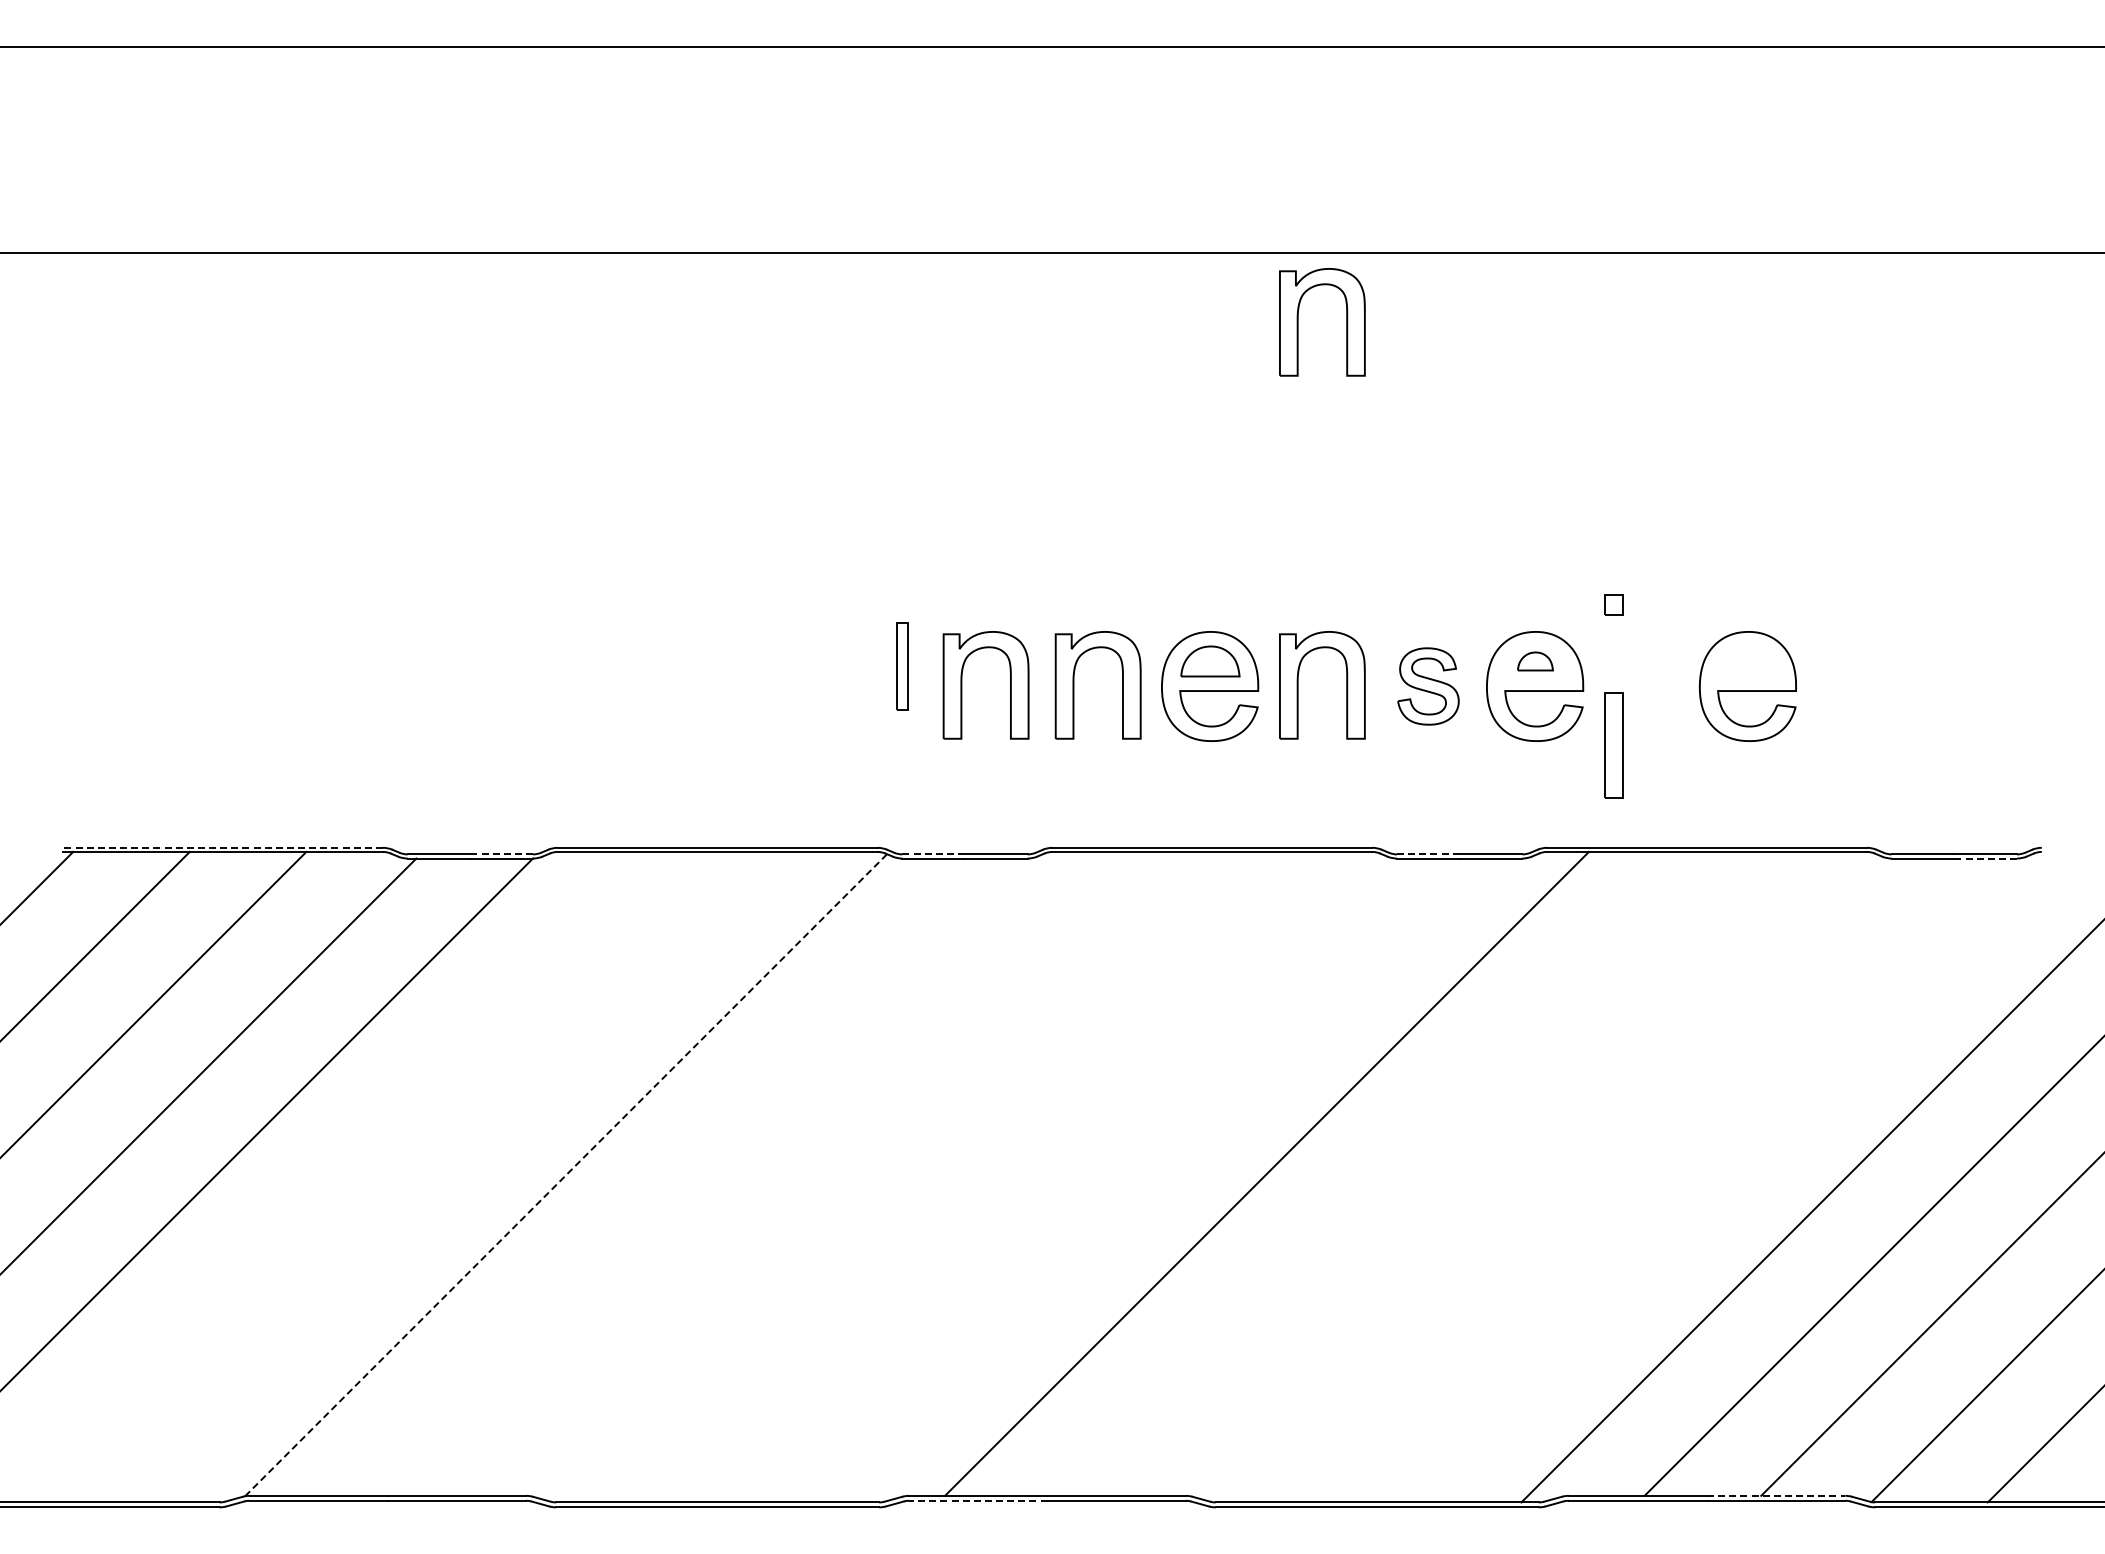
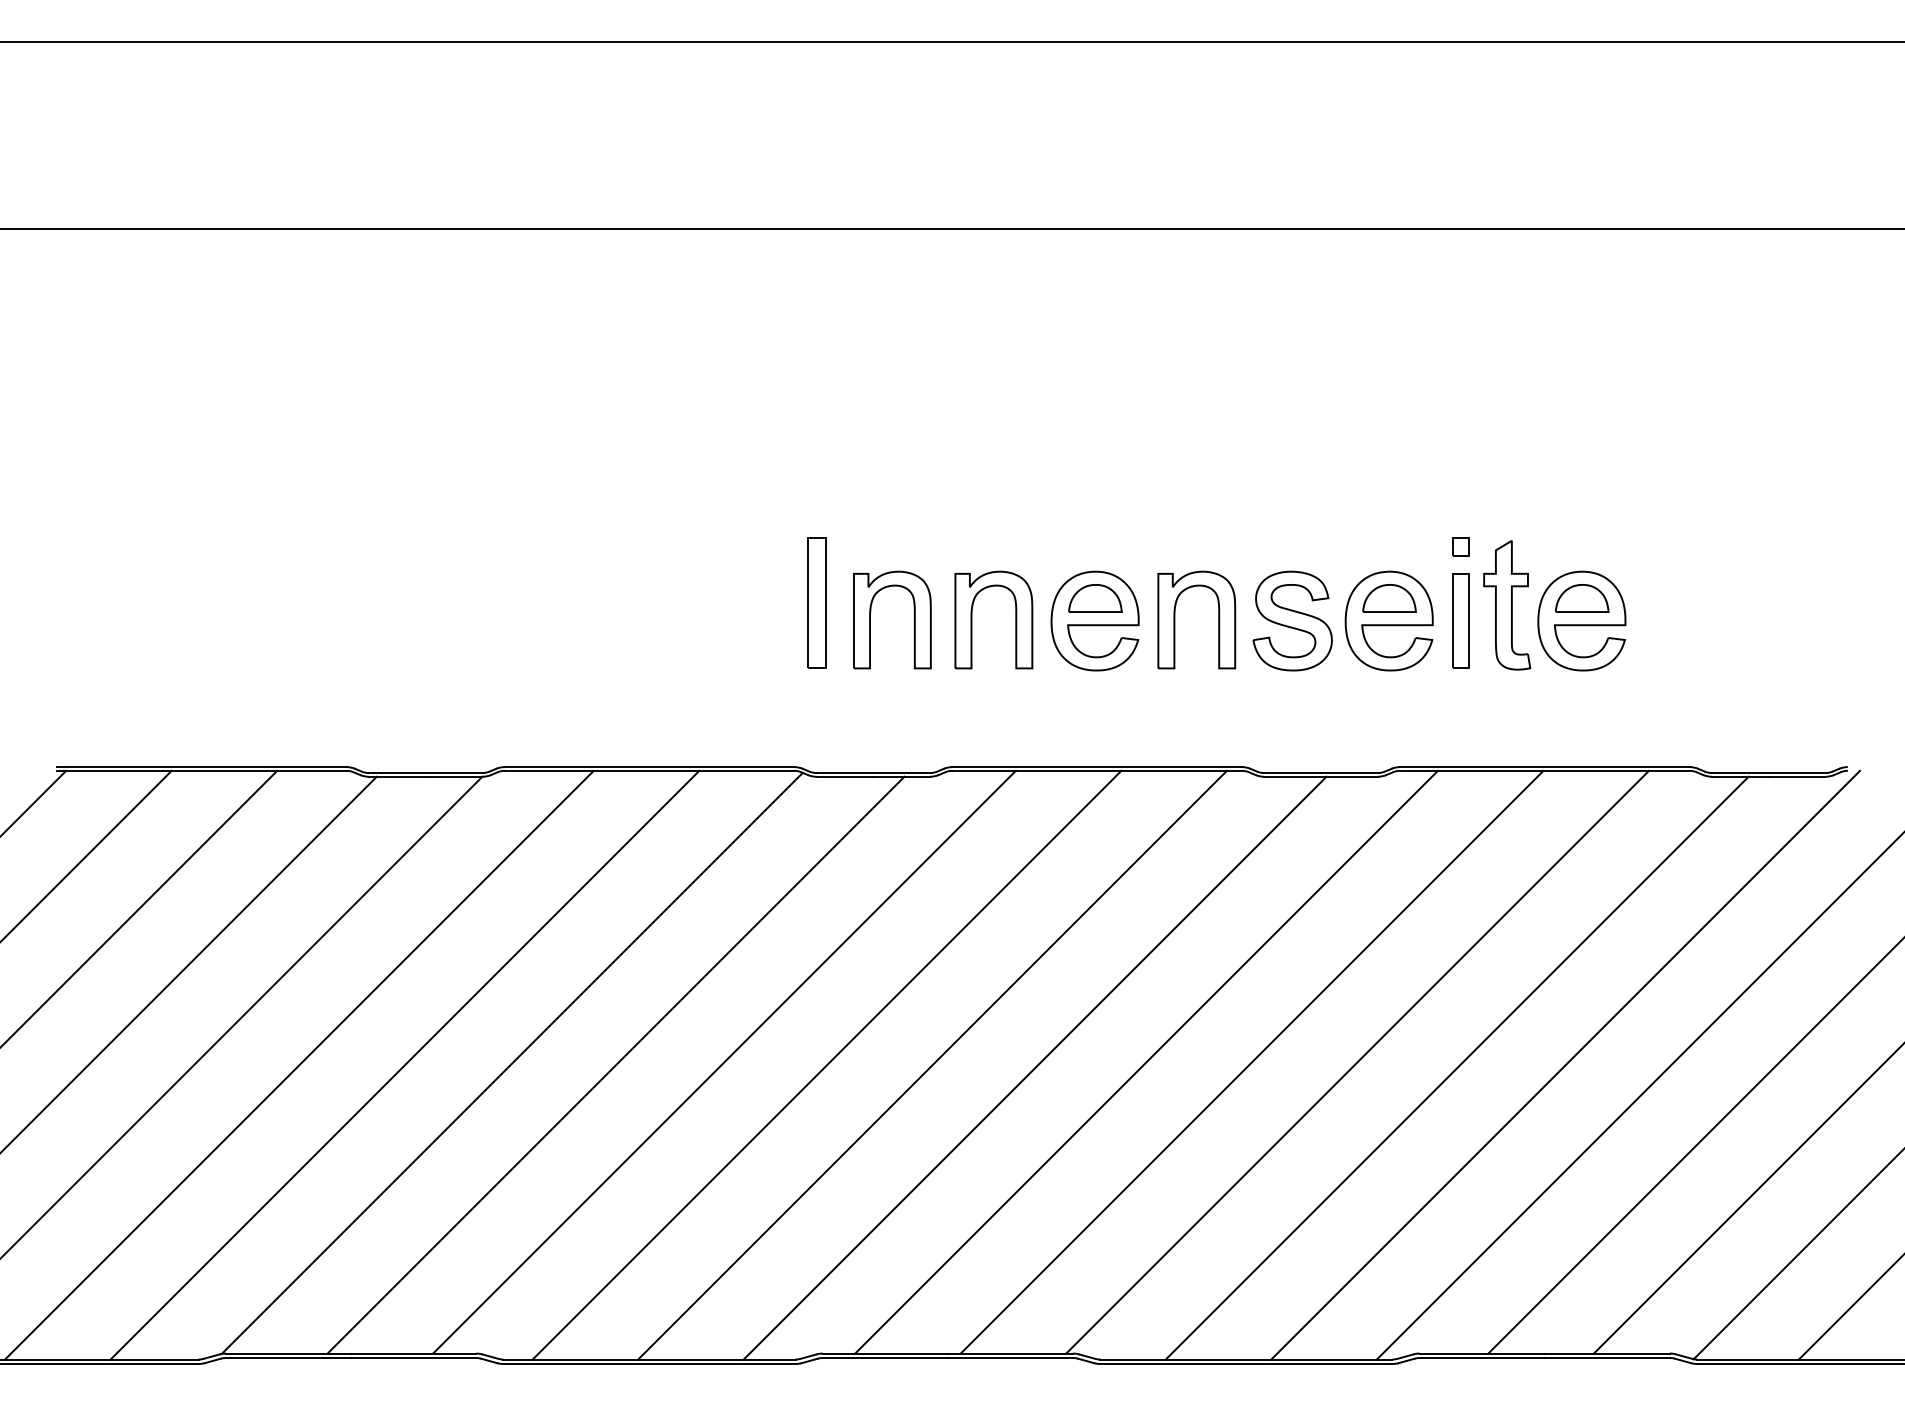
part: (1298, 322) -> (1175, 291), removed
part: (1535, 661) -> (1389, 598), size x1.67
part: (1748, 661) -> (1582, 598), added
part: (902, 666) -> (816, 602), size x1.67
part: (1665, 669) -> (1507, 605), added
part: (1428, 686) -> (1292, 621), size x1.43
part: (1613, 745) -> (1460, 621), moved
line: (223, 847) -> (202, 766), dashed -> solid
line: (501, 854) -> (453, 773), dashed -> solid
line: (933, 854) -> (844, 773), dashed -> solid
line: (1427, 854) -> (1291, 773), dashed -> solid
line: (1986, 858) -> (1797, 776), dashed -> solid
line: (800, 1173) -> (724, 1061), added
line: (1383, 1173) -> (1252, 1061), added
line: (1500, 1173) -> (1357, 1061), added
line: (566, 1174) -> (512, 1062), dashed -> solid
line: (330, 1176) -> (299, 1064), added
line: (447, 1176) -> (404, 1064), added
line: (680, 1176) -> (615, 1064), added
line: (913, 1176) -> (826, 1064), added
line: (1030, 1176) -> (932, 1064), added
line: (1729, 1176) -> (1565, 1064), added
line: (1143, 1180) -> (1034, 1068), added
line: (1610, 1180) -> (1457, 1068), added
line: (1776, 1495) -> (1607, 1353), dashed -> solid
line: (977, 1500) -> (884, 1357), dashed -> solid

